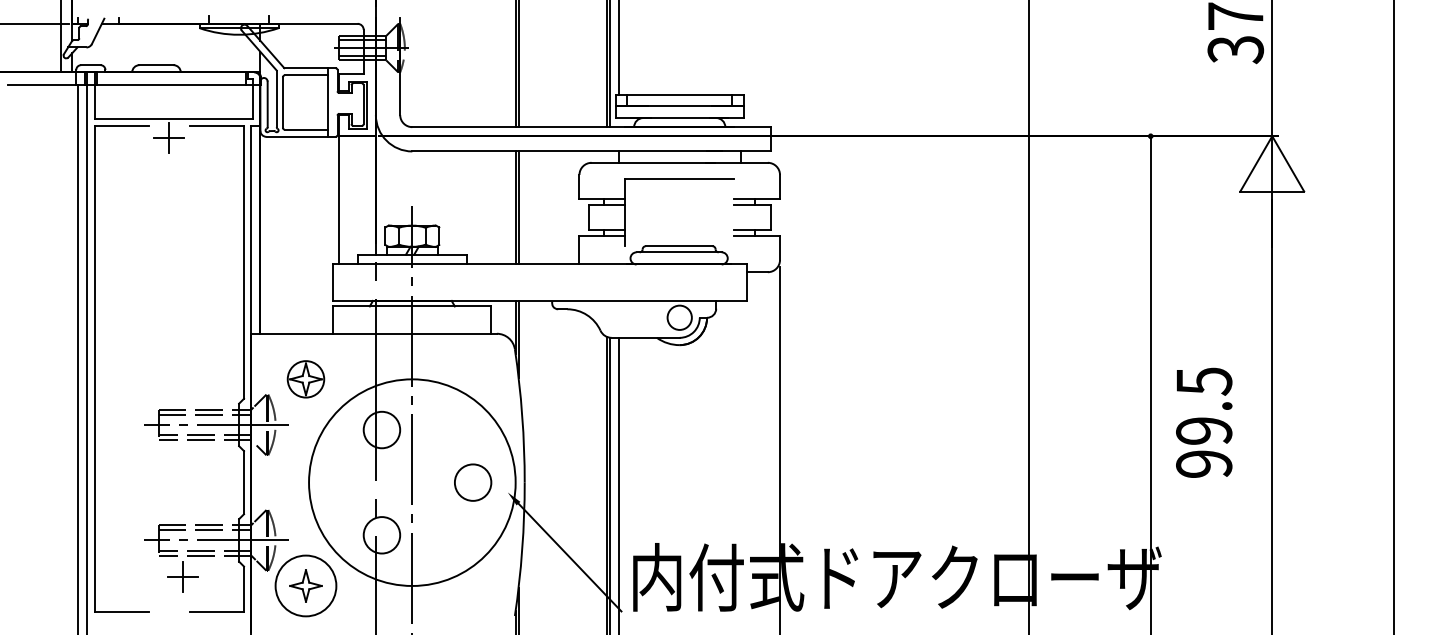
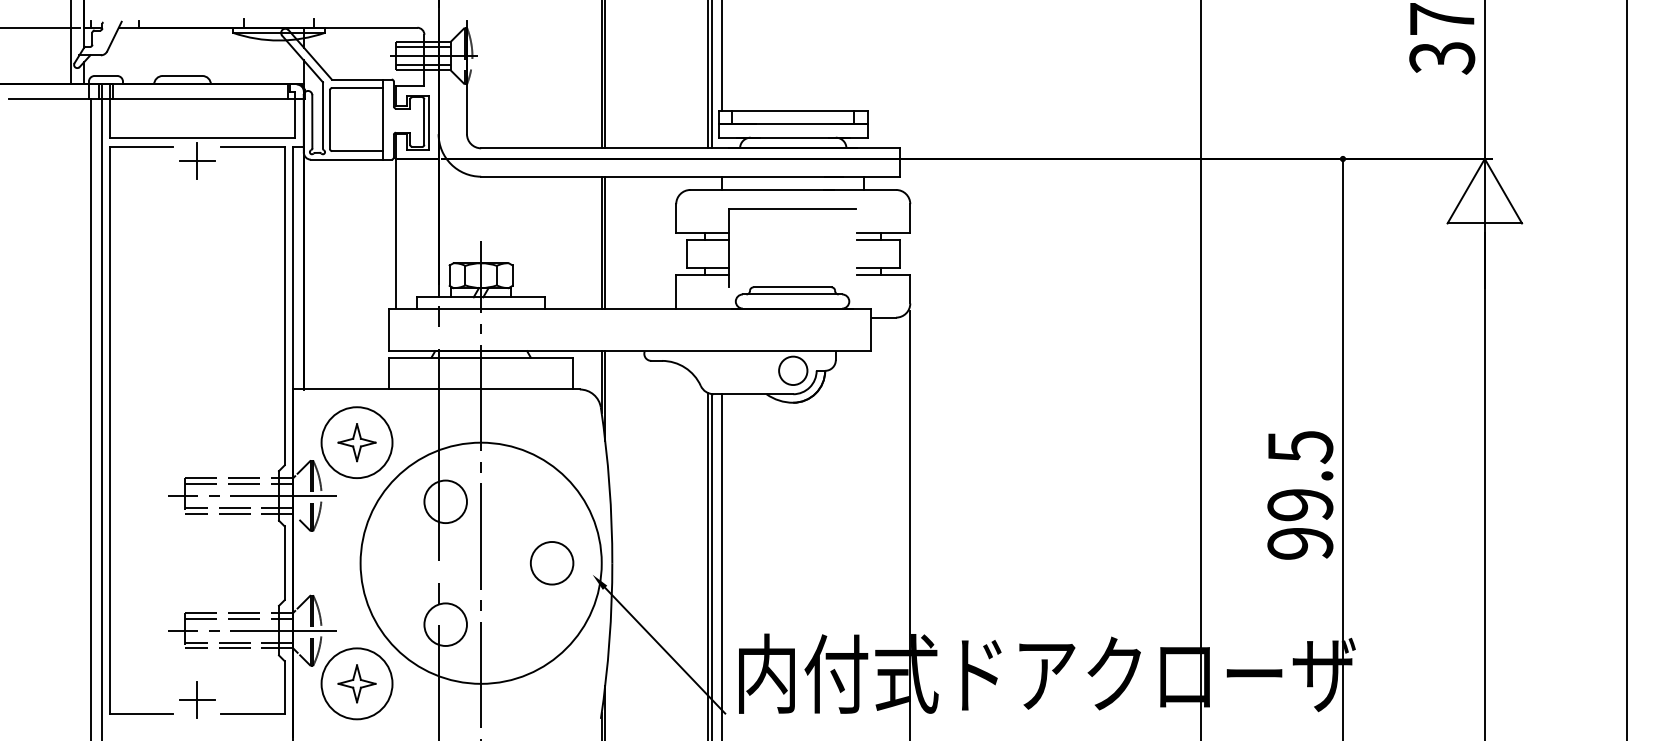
circle: (305, 379) -> (356, 442), size x1.67
text: (1204, 422) -> (1300, 495), moved
part: (183, 576) -> (197, 699), moved

